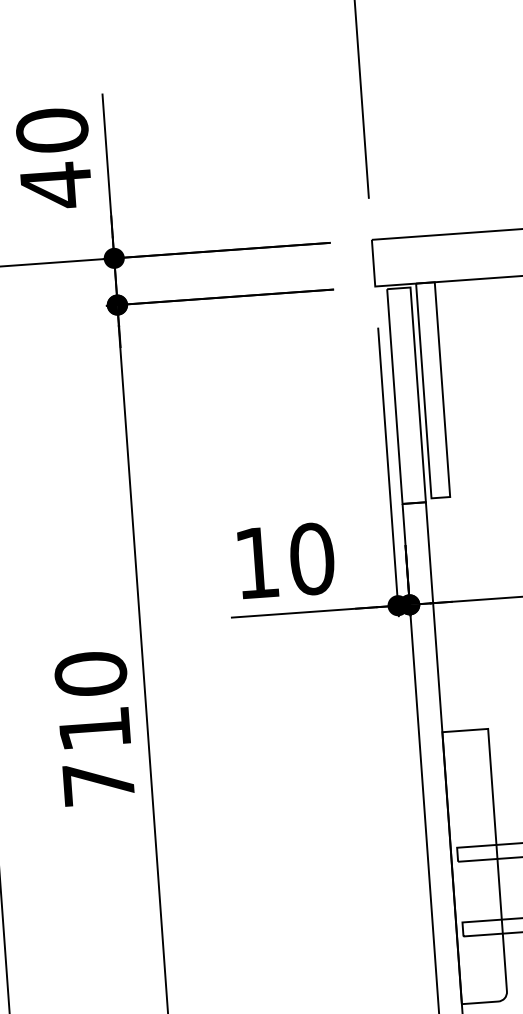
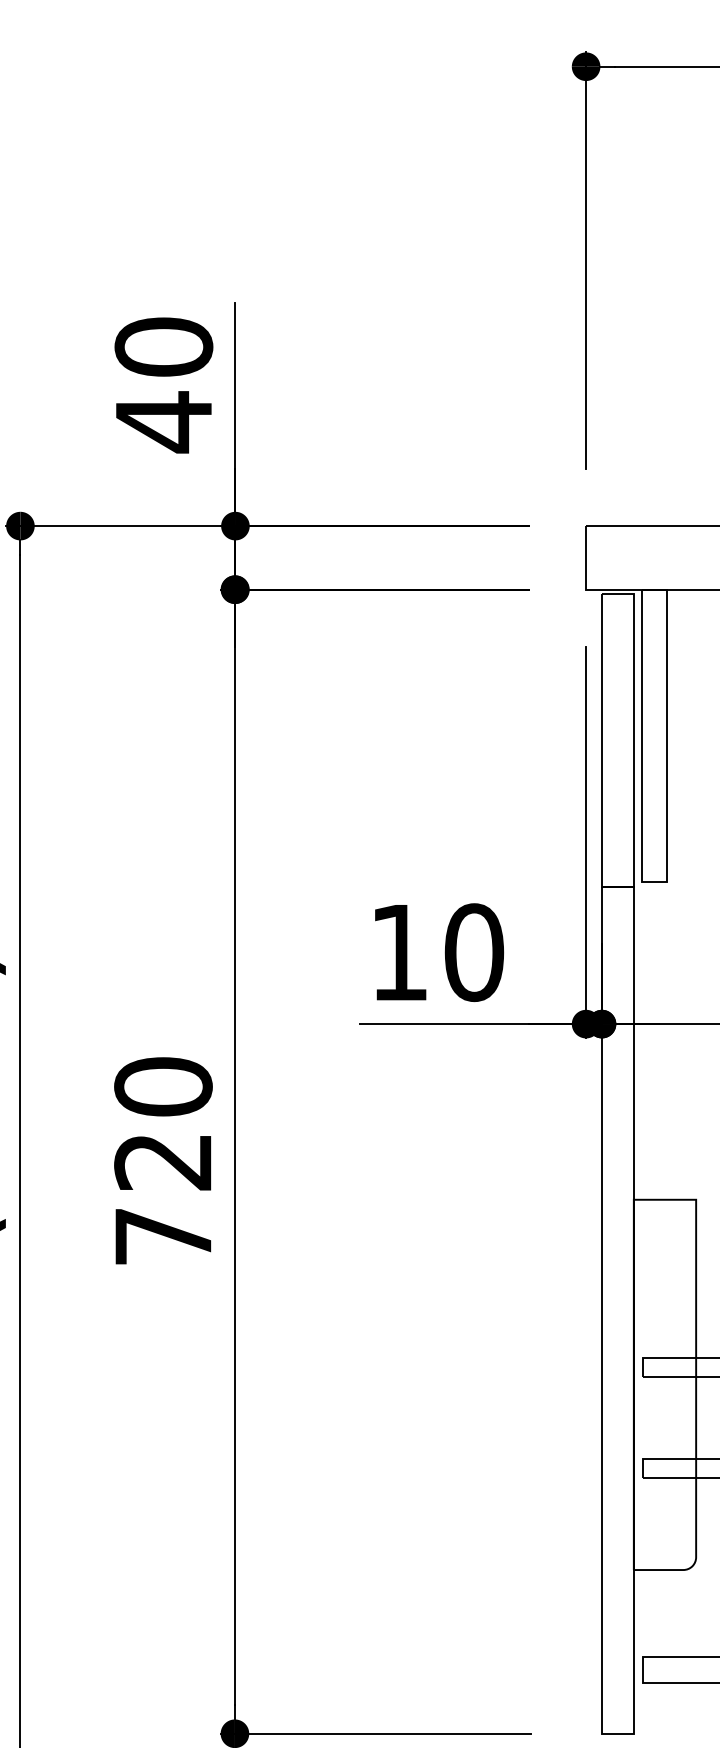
text: (94, 729) -> (162, 1162), 710 -> 720

